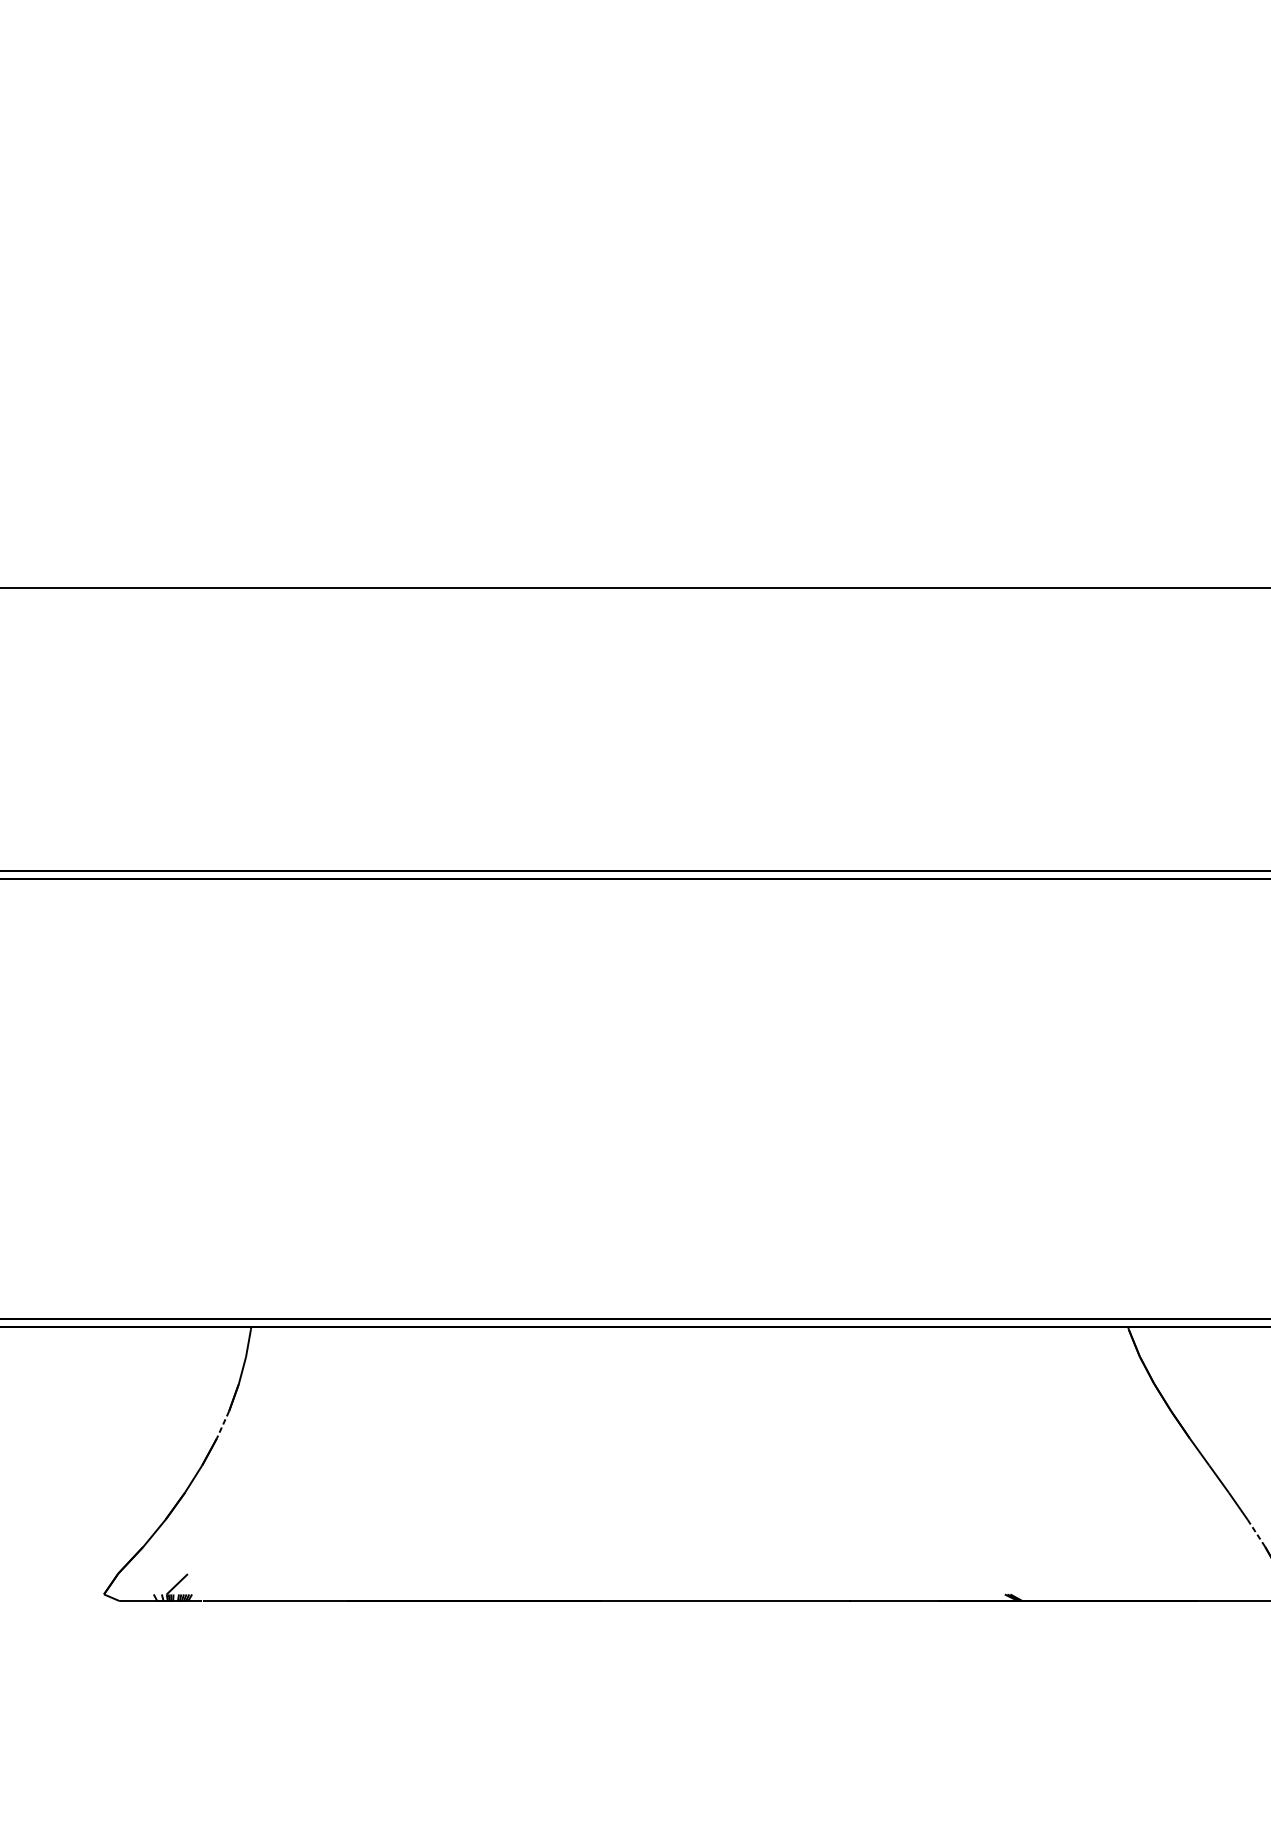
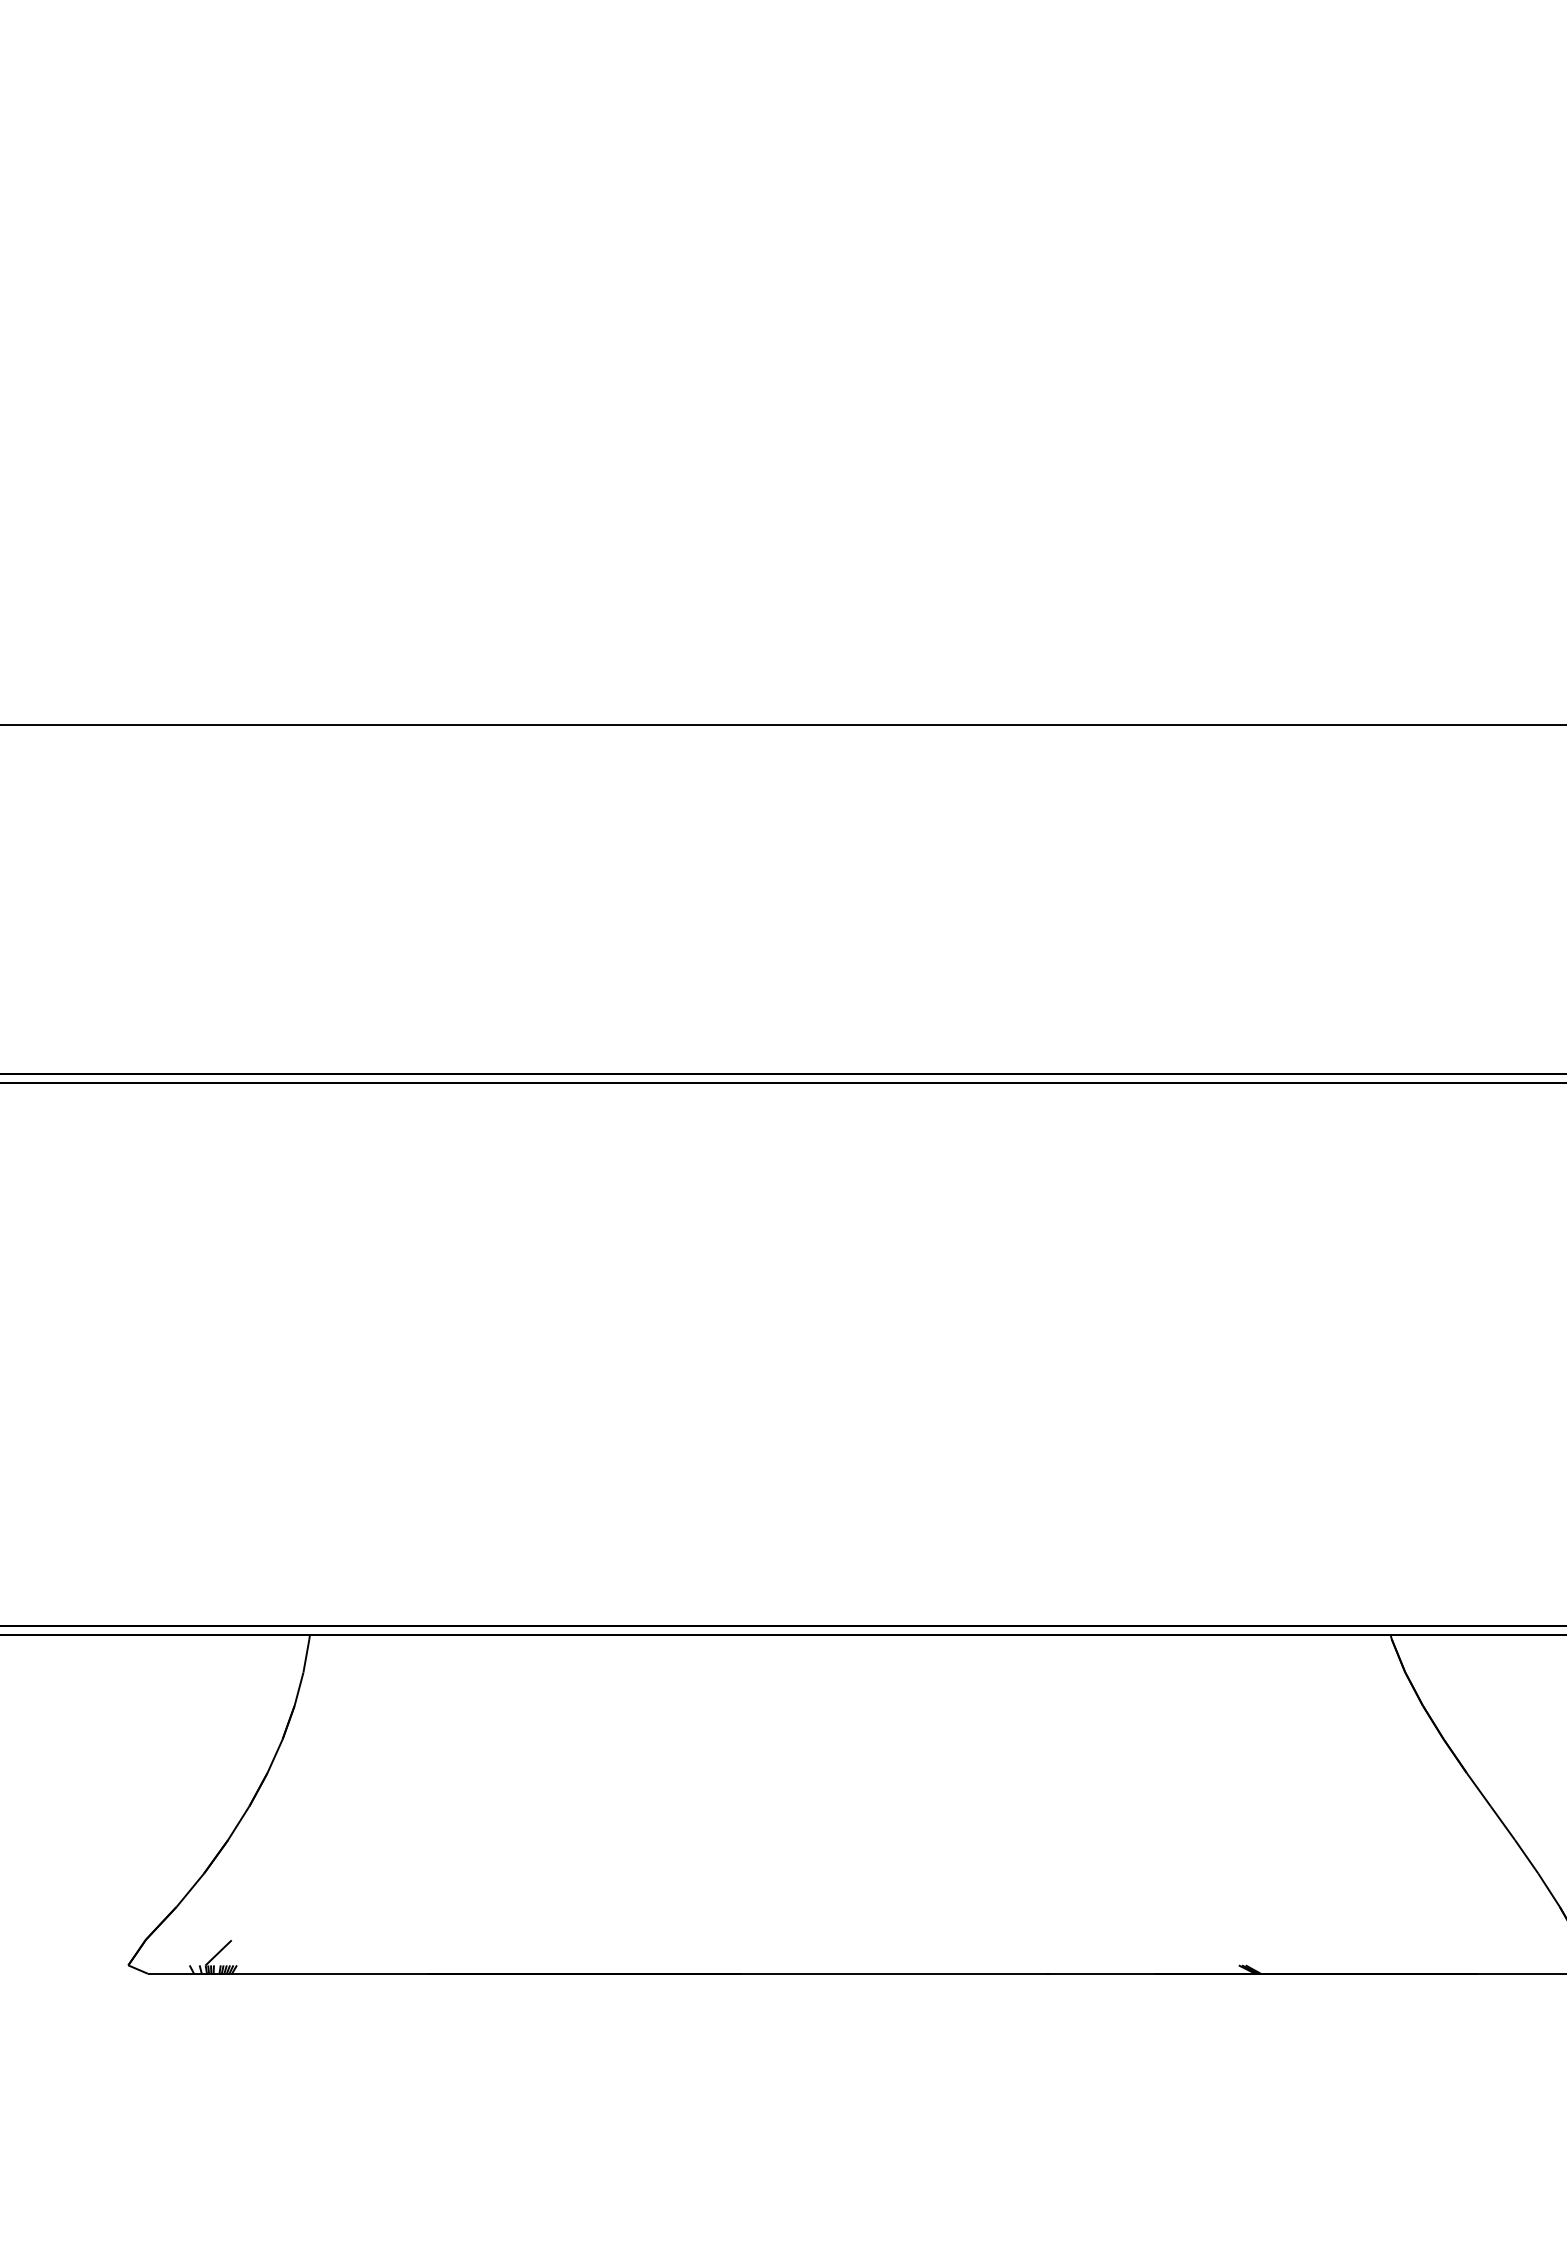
line: (222, 1424) -> (274, 1756), dashed -> solid
line: (1256, 1533) -> (1549, 1890), dashed -> solid

